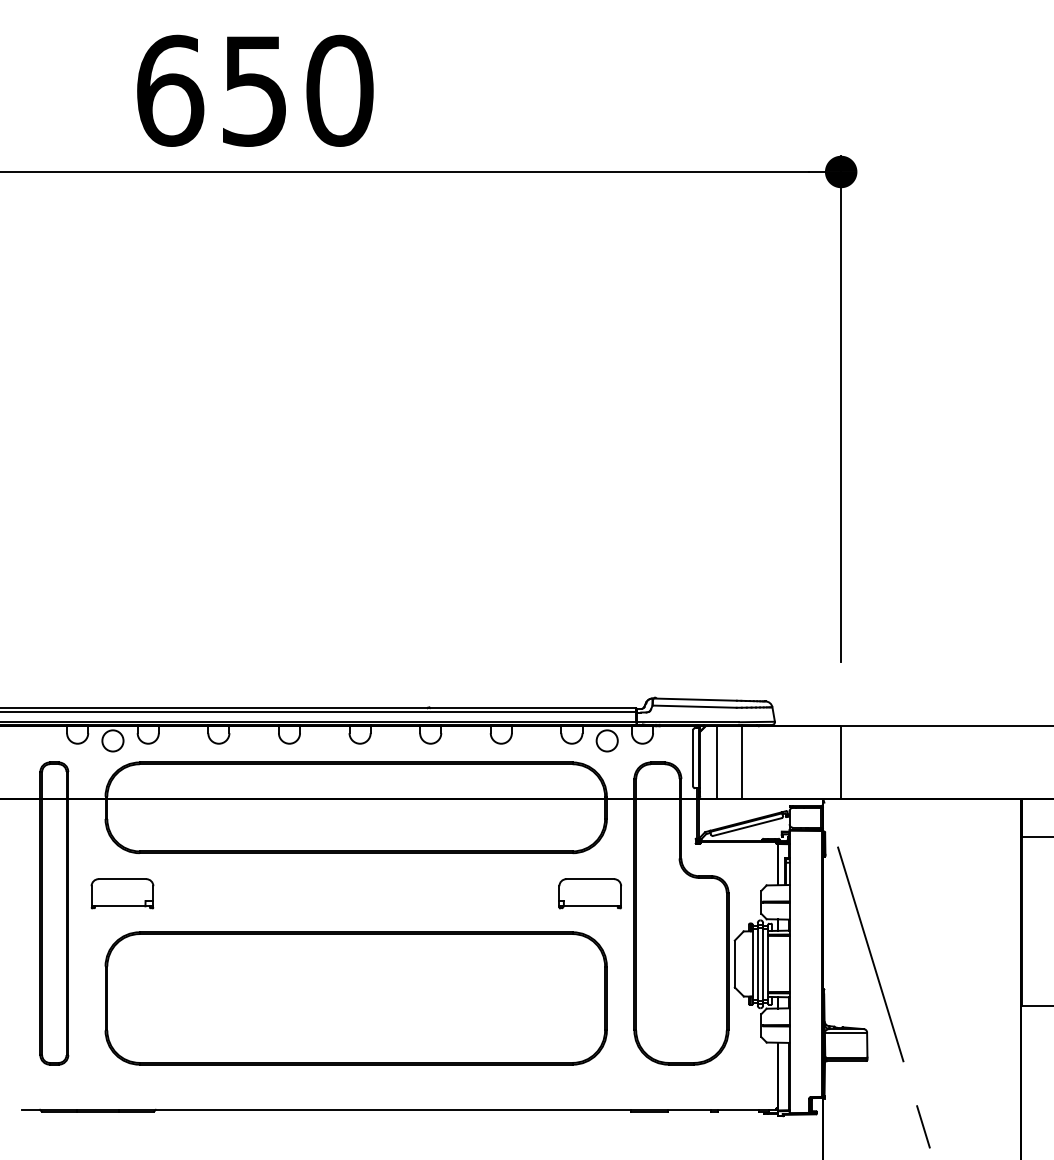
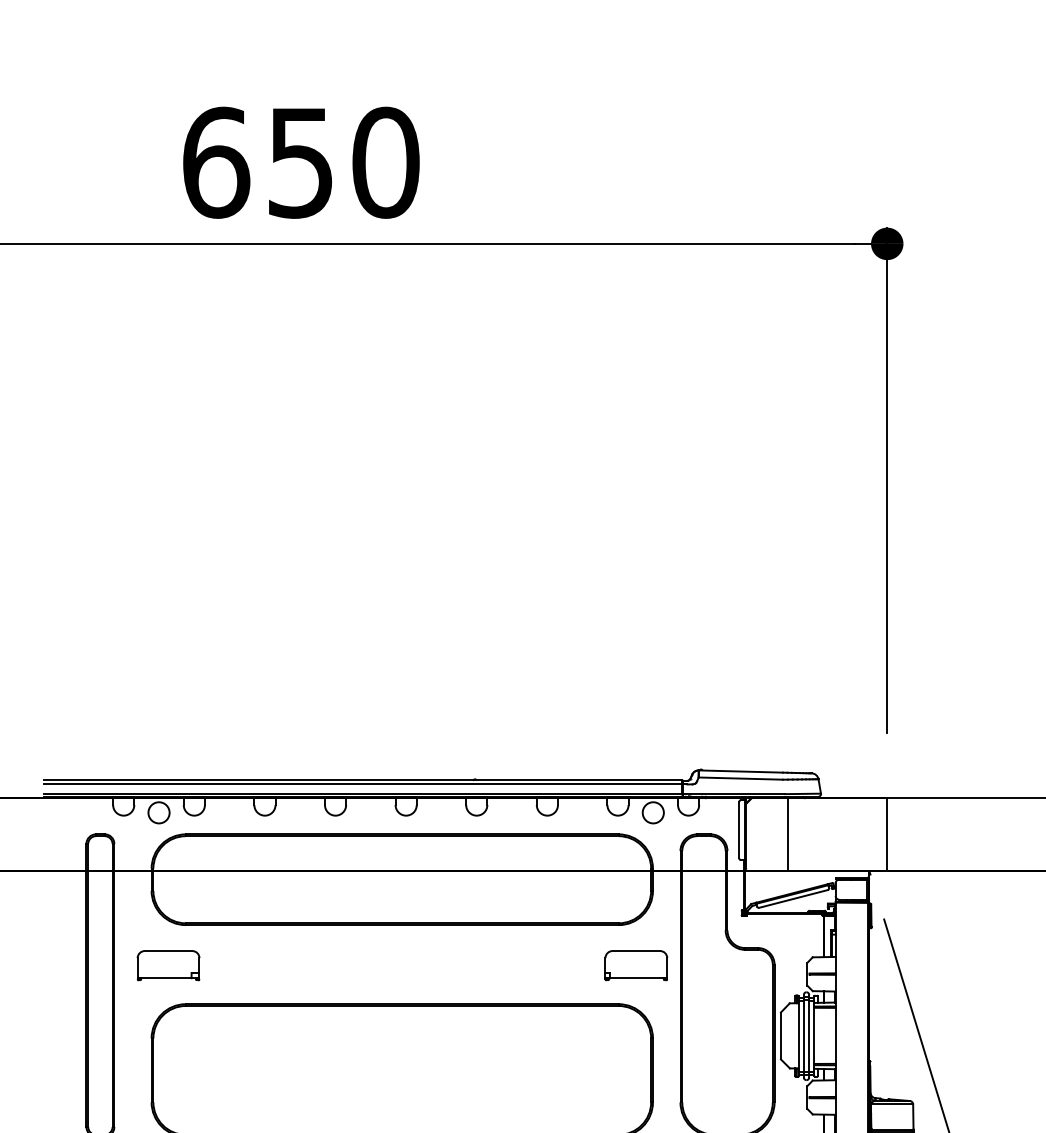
line: (716, 762) -> (762, 834), removed

